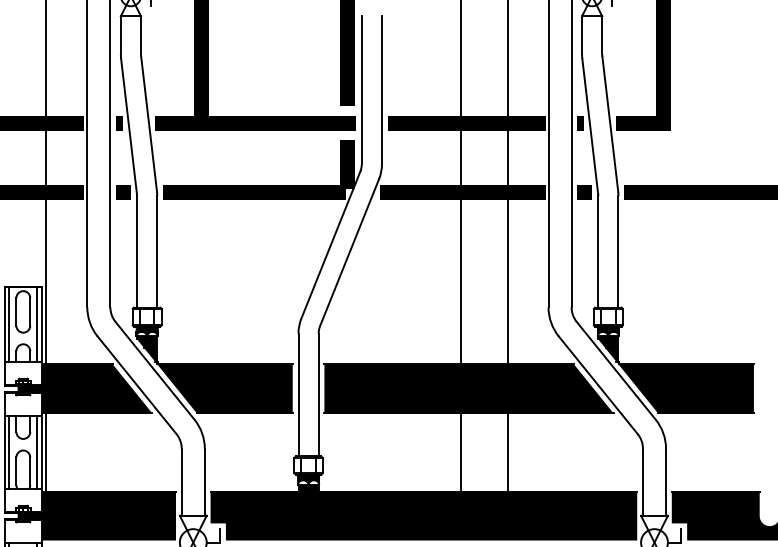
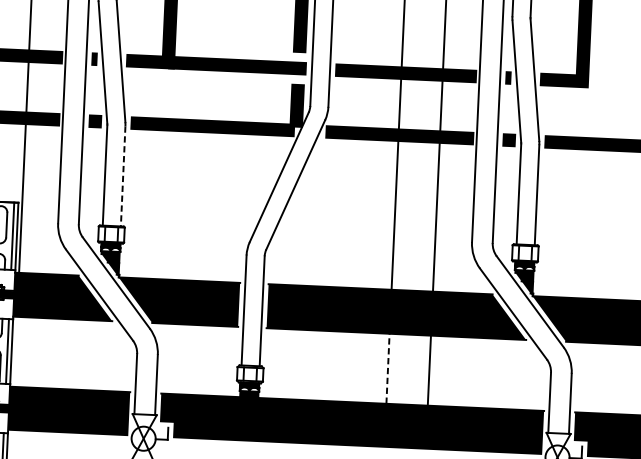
line: (157, 251) -> (123, 176), solid -> dashed
line: (461, 451) -> (388, 367), solid -> dashed
line: (46, 452) -> (15, 351), removed

